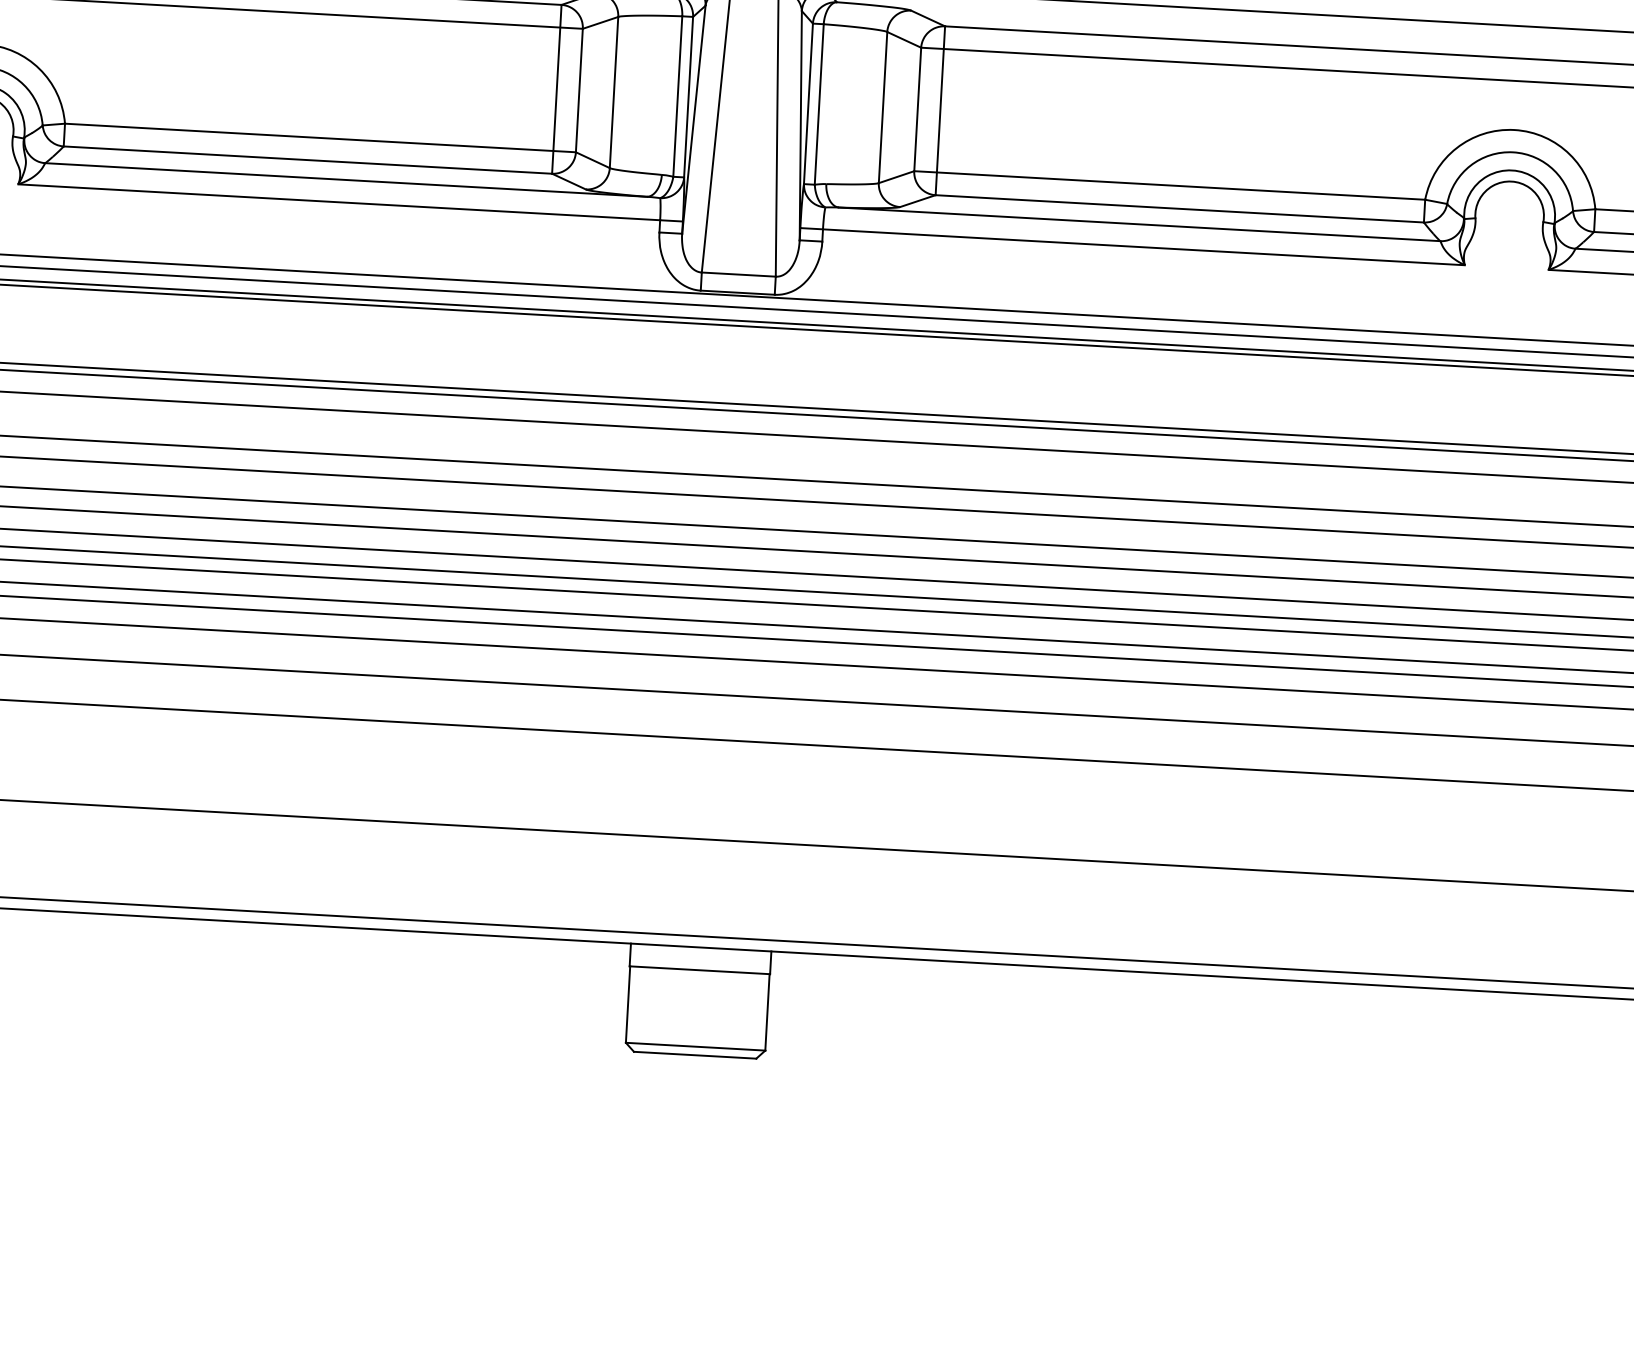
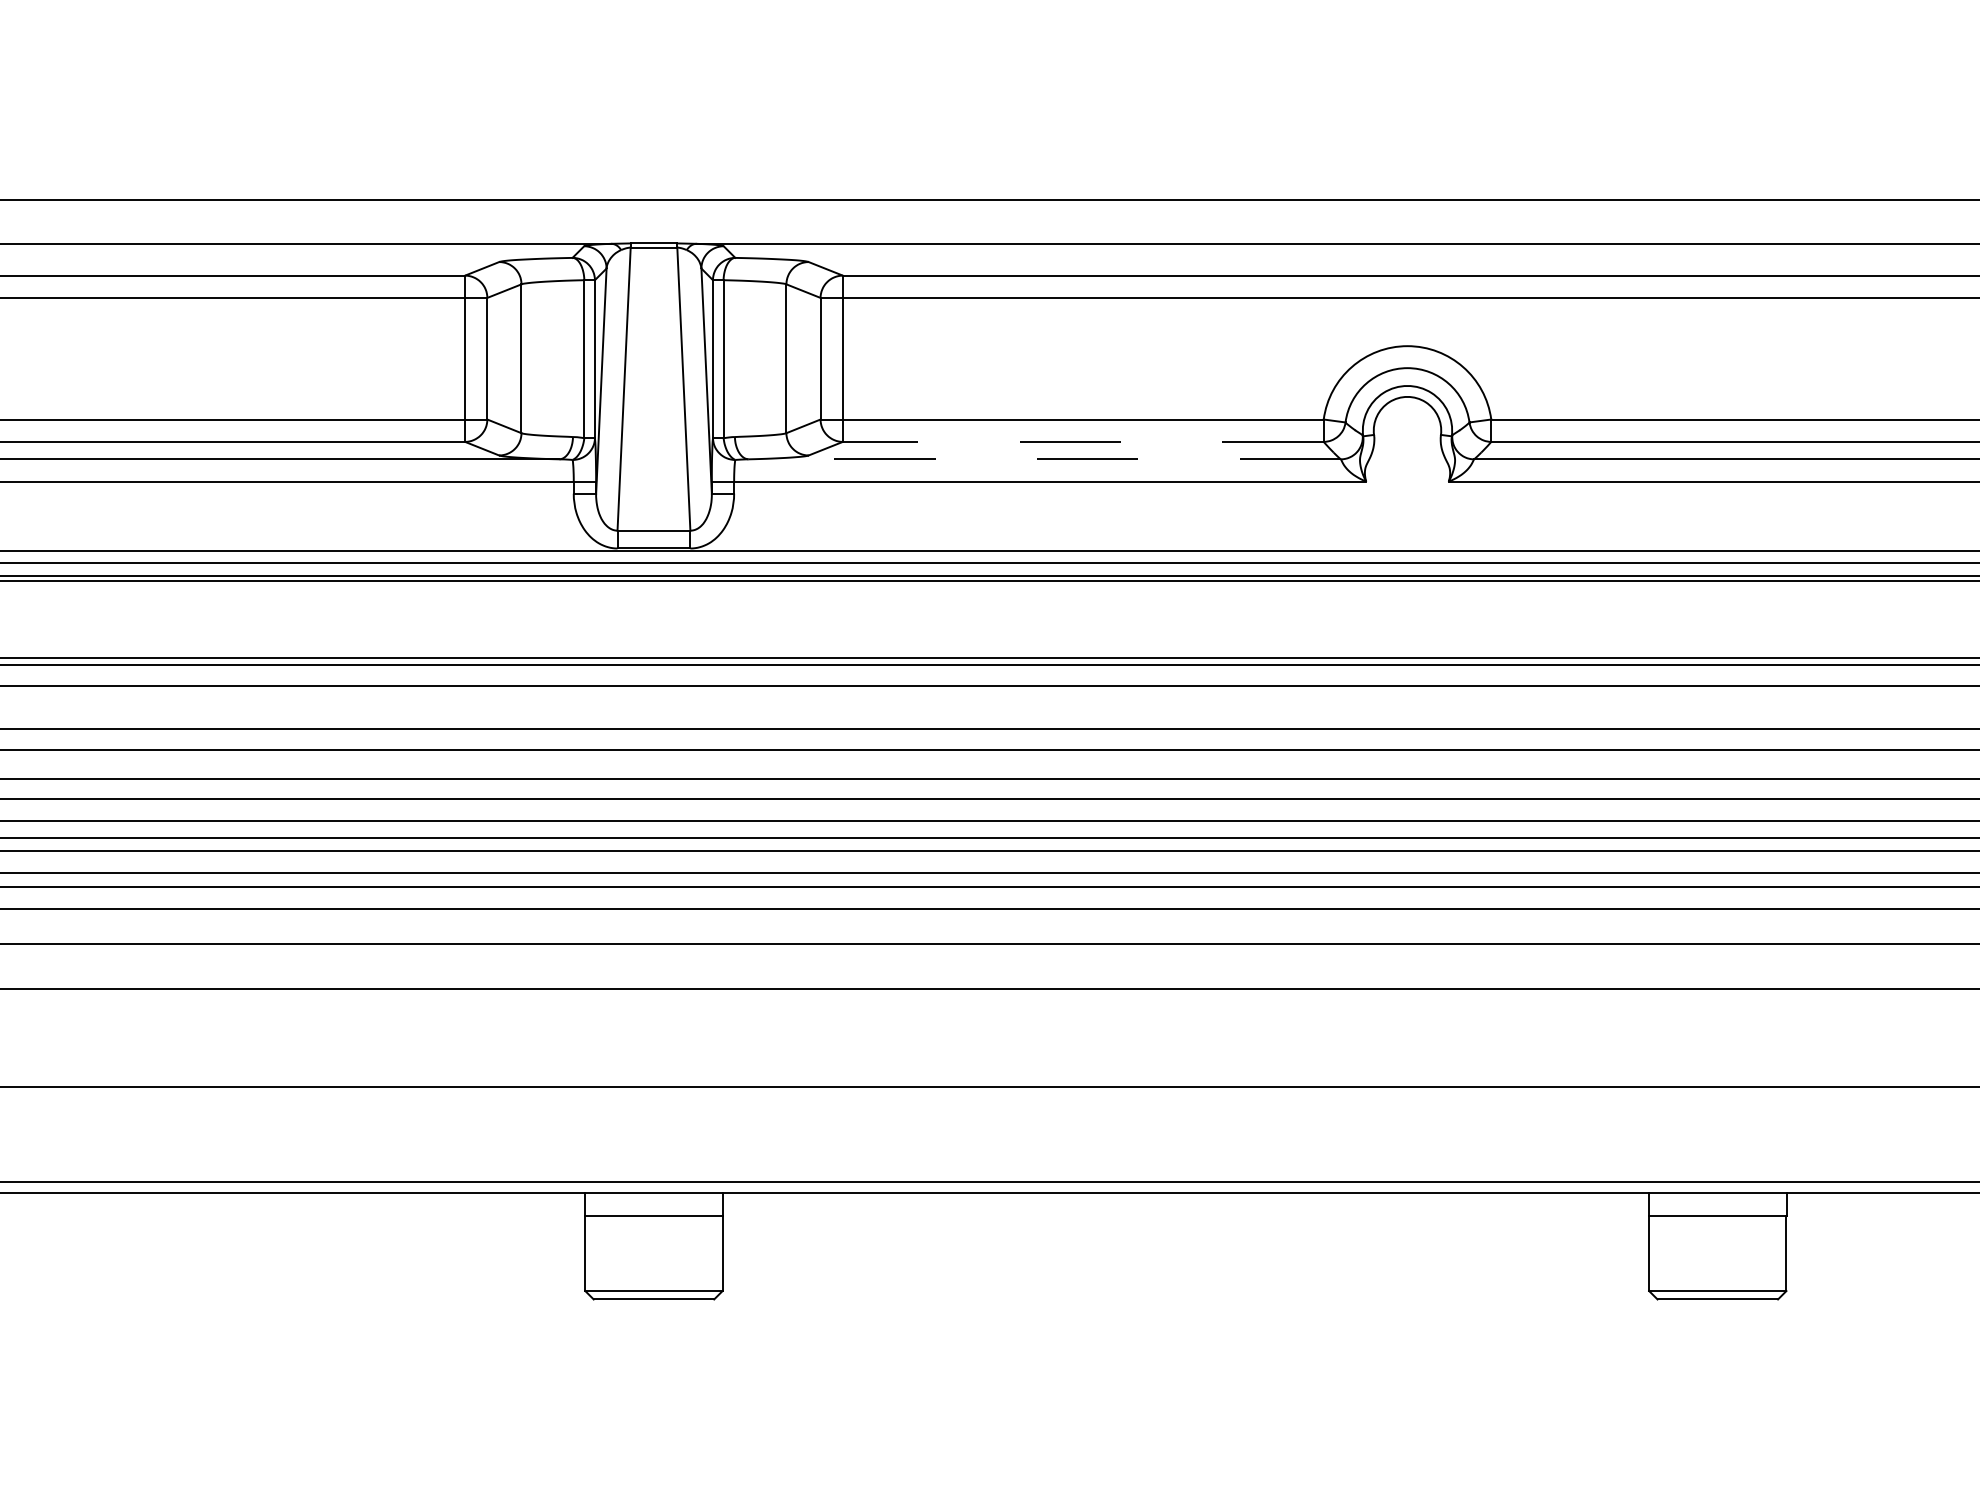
line: (1178, 208) -> (1082, 441), solid -> dashed
line: (1139, 224) -> (1044, 459), solid -> dashed

